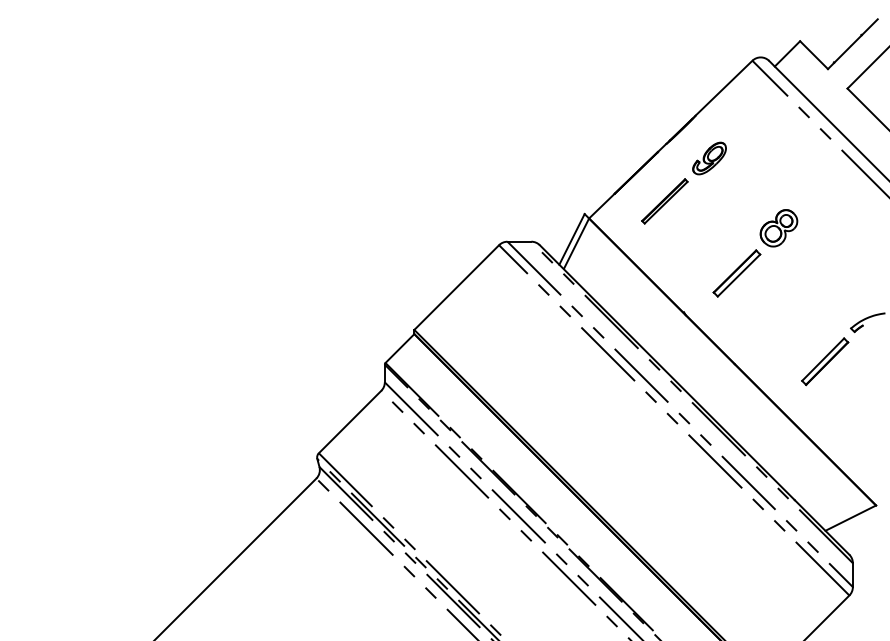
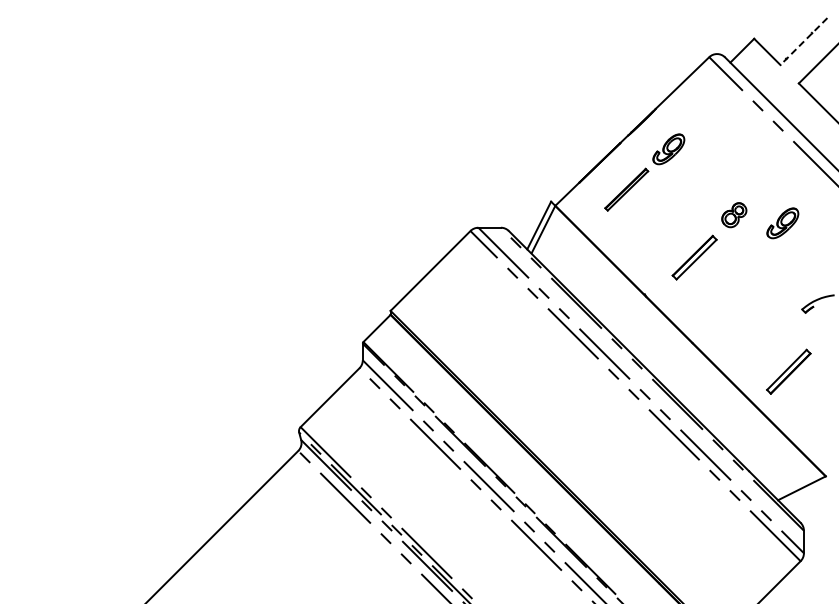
line: (852, 44) -> (803, 41), solid -> dashed
part: (779, 228) -> (734, 215), size x0.7
part: (830, 237) -> (782, 223), added
part: (824, 361) -> (788, 371), moved

